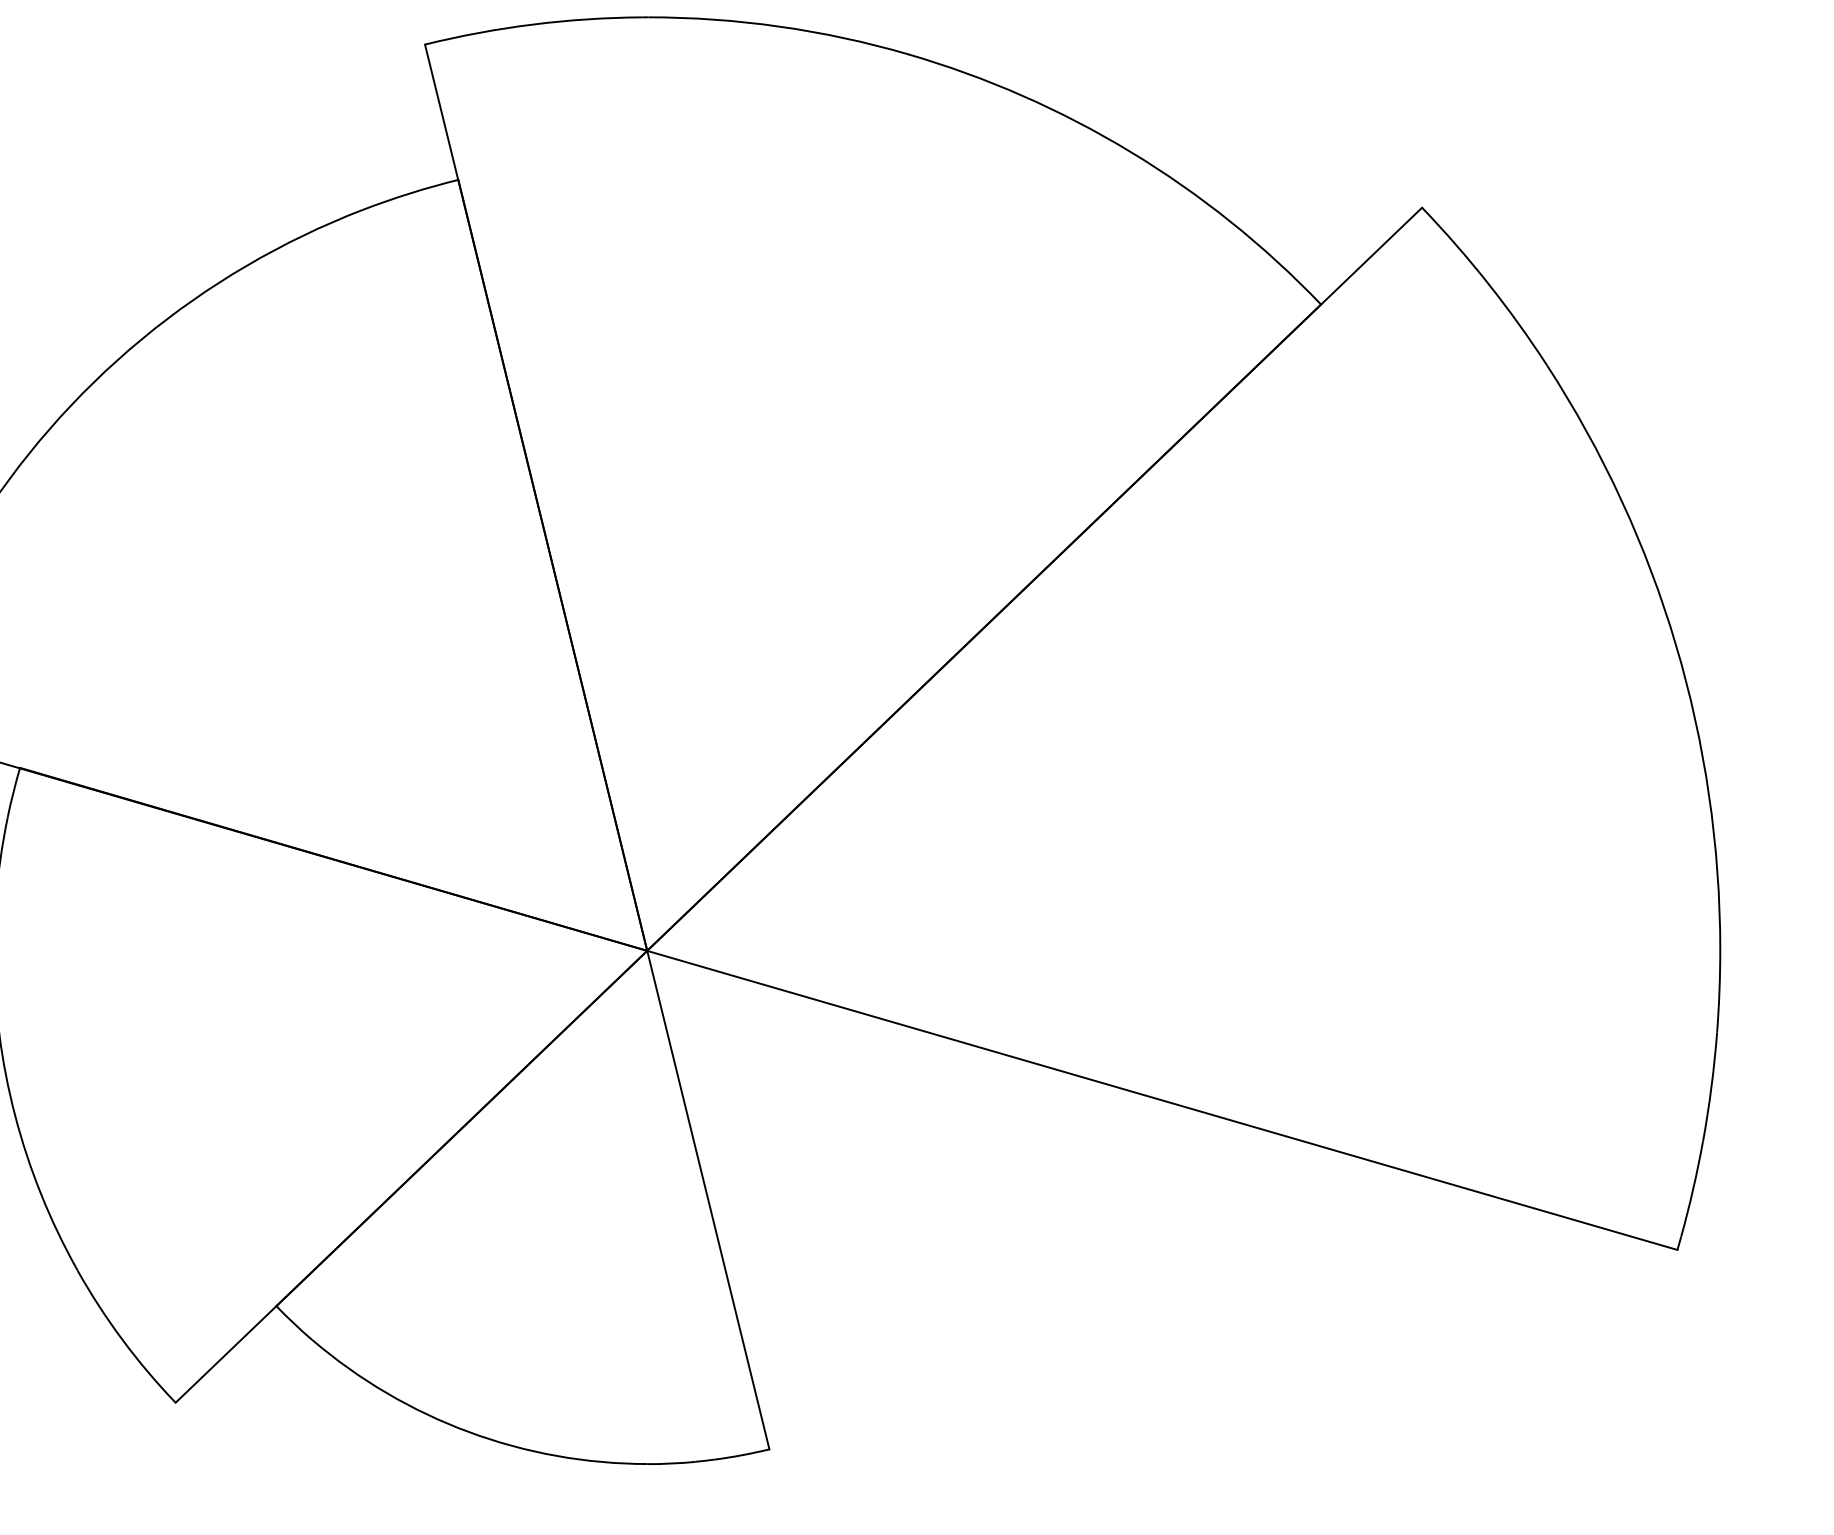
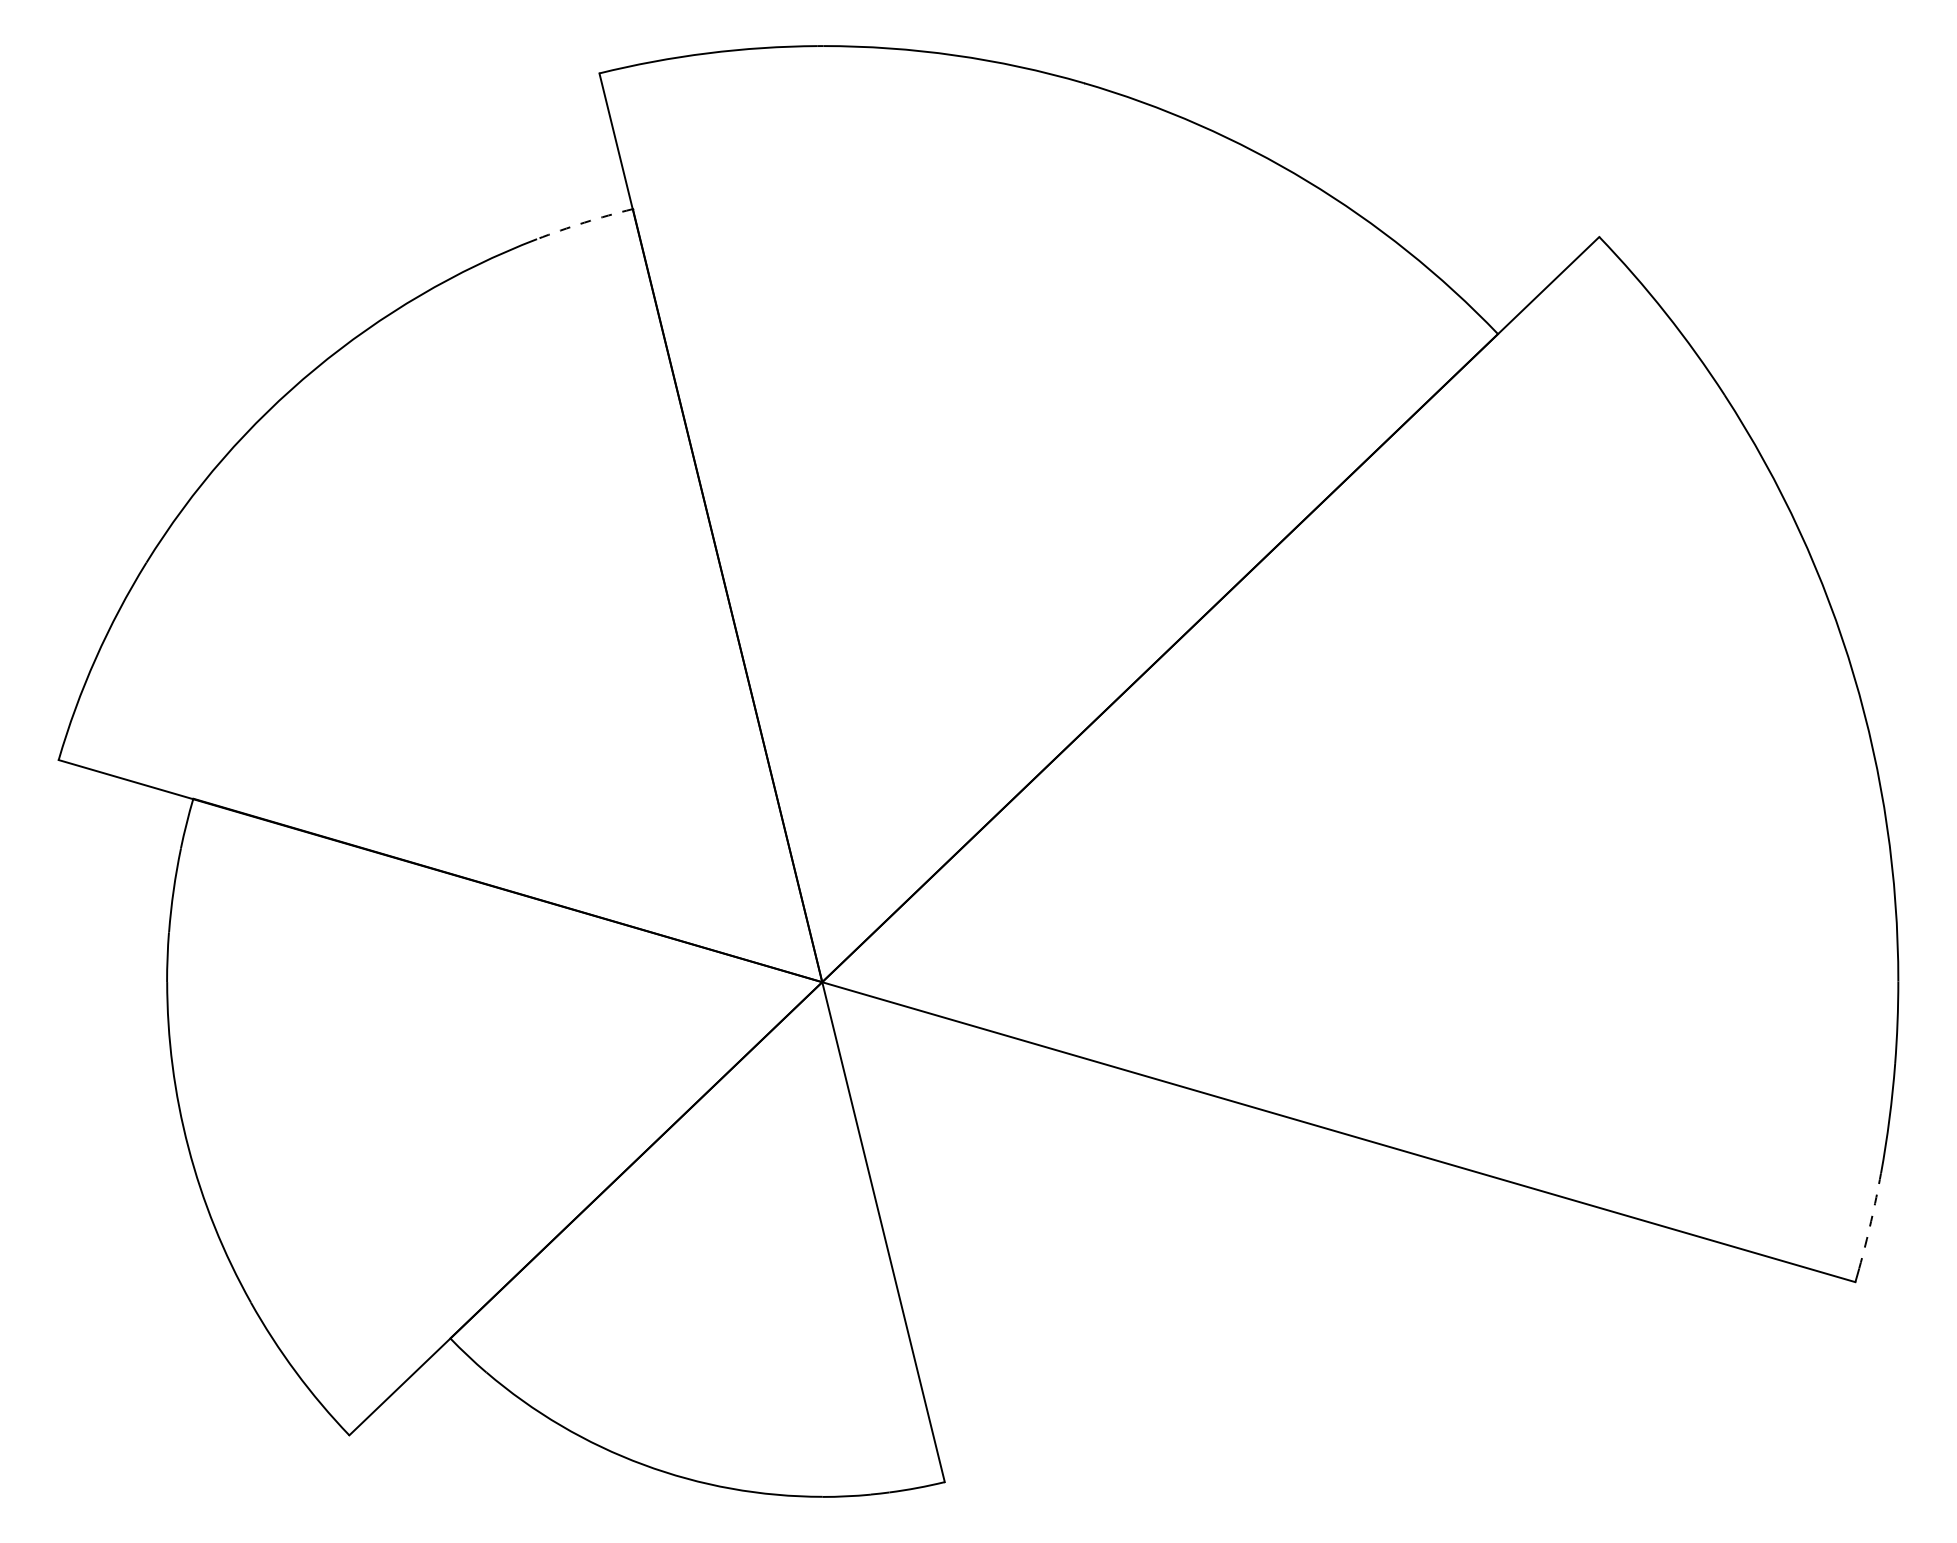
arc: (410, 193) -> (584, 222), solid -> dashed
arc: (1693, 1189) -> (1871, 1221), solid -> dashed

